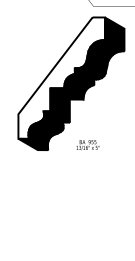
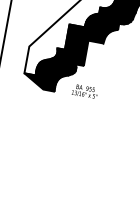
text: (87, 145) -> (84, 91), moved

